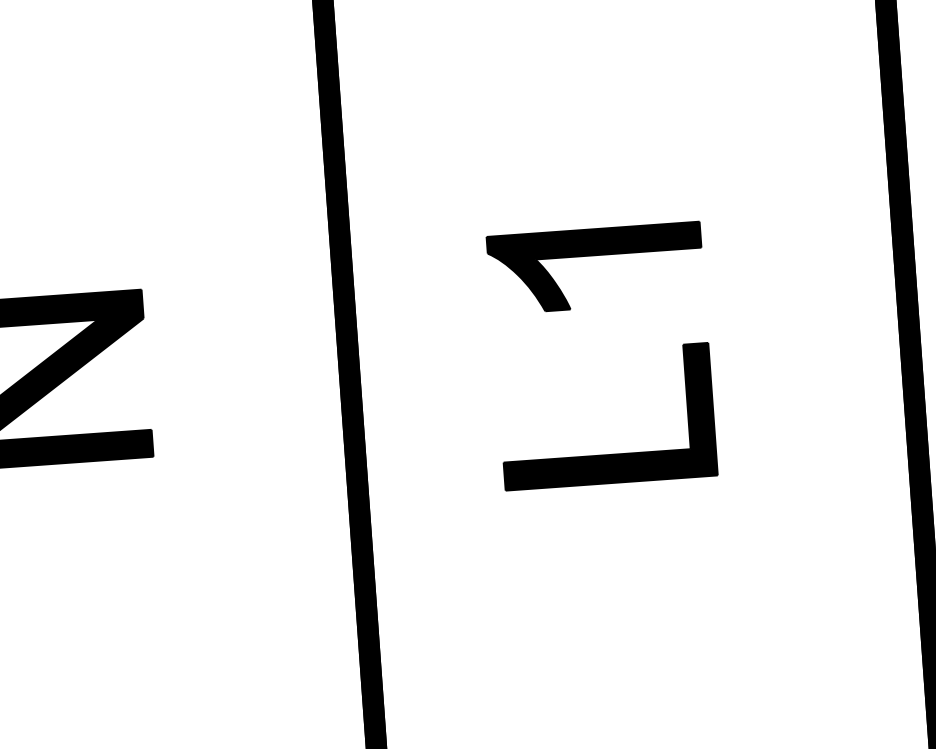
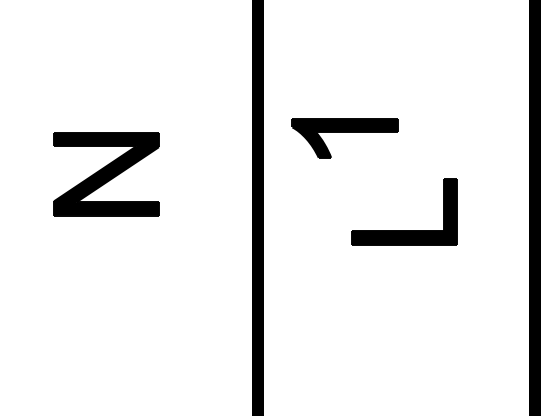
part: (594, 268) -> (344, 138), moved
part: (610, 454) -> (404, 230), moved

